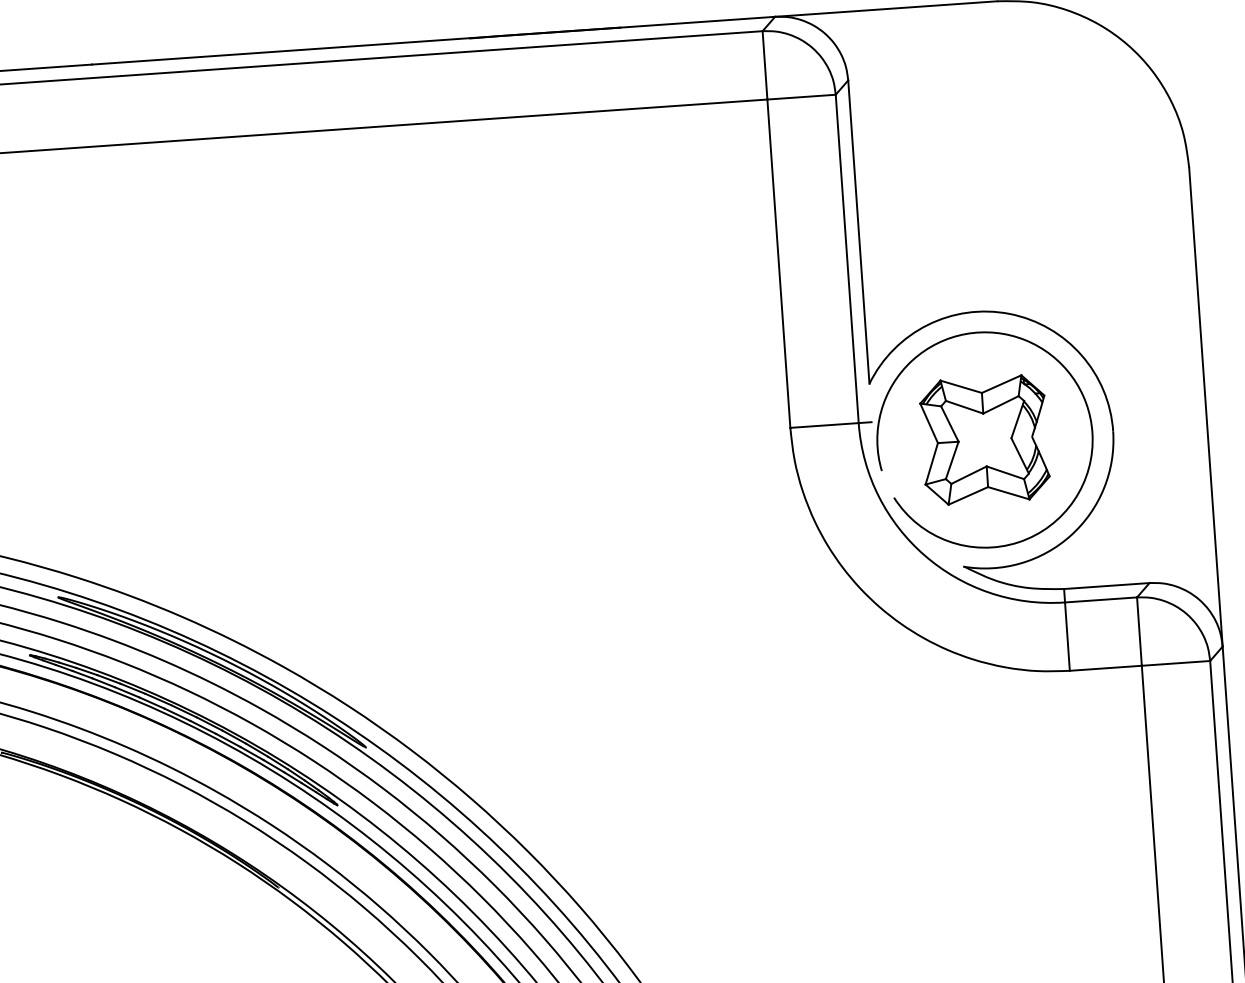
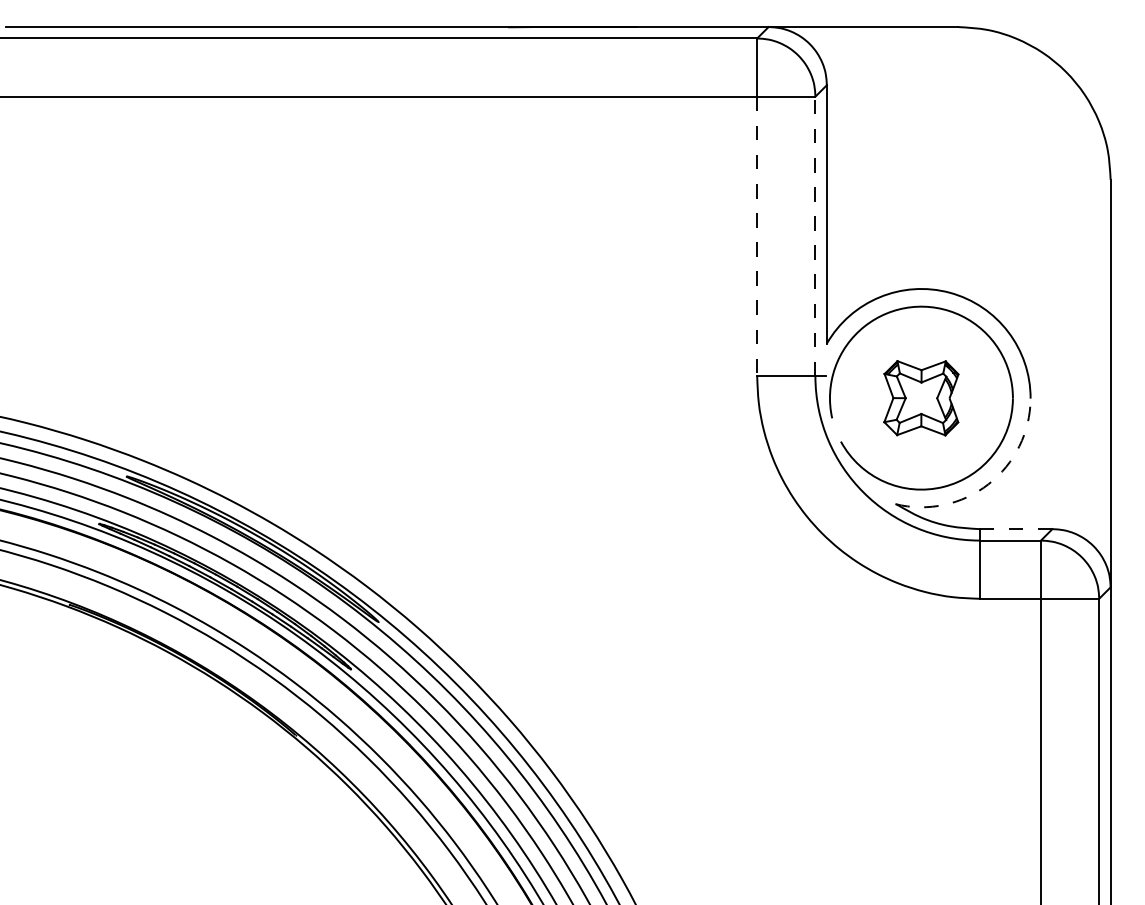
line: (847, 258) -> (815, 236), solid -> dashed
line: (779, 263) -> (757, 236), solid -> dashed
part: (985, 440) -> (921, 398), size x0.7
arc: (1070, 535) -> (988, 484), solid -> dashed
line: (1106, 586) -> (1015, 529), solid -> dashed

